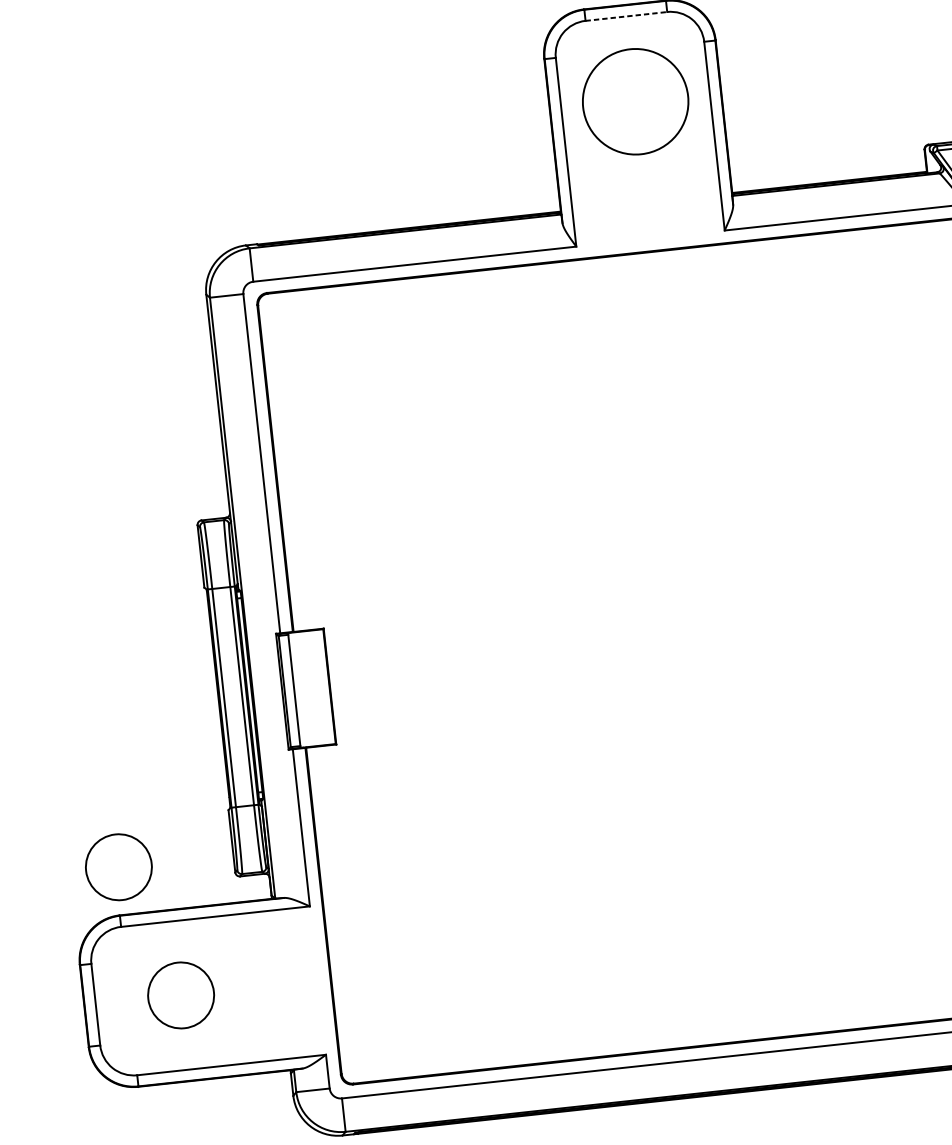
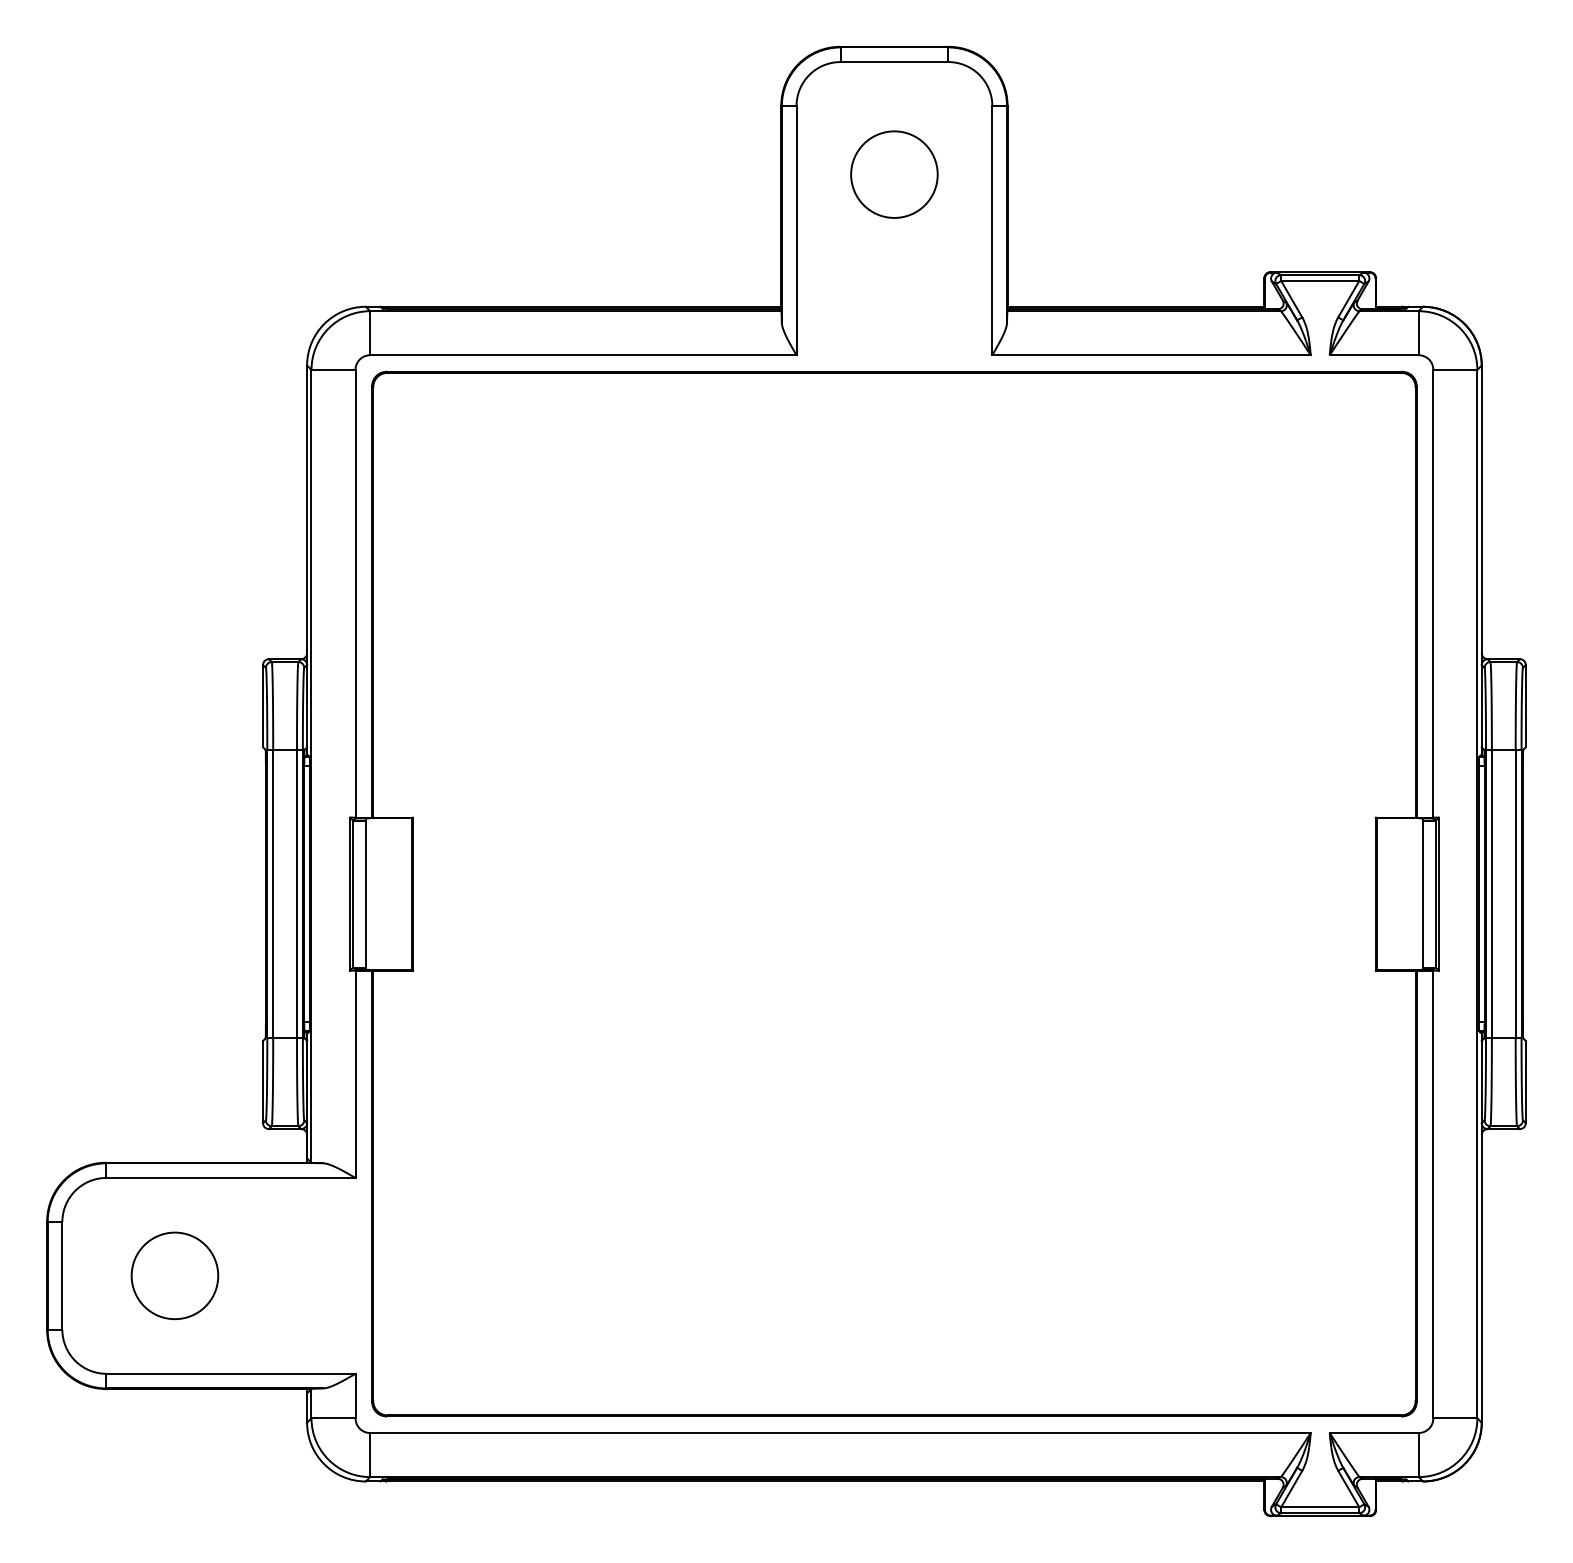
line: (626, 16) -> (894, 62), dashed -> solid
circle: (635, 101) -> (894, 174), size x0.62
circle: (118, 867) -> (111, 1099), removed

